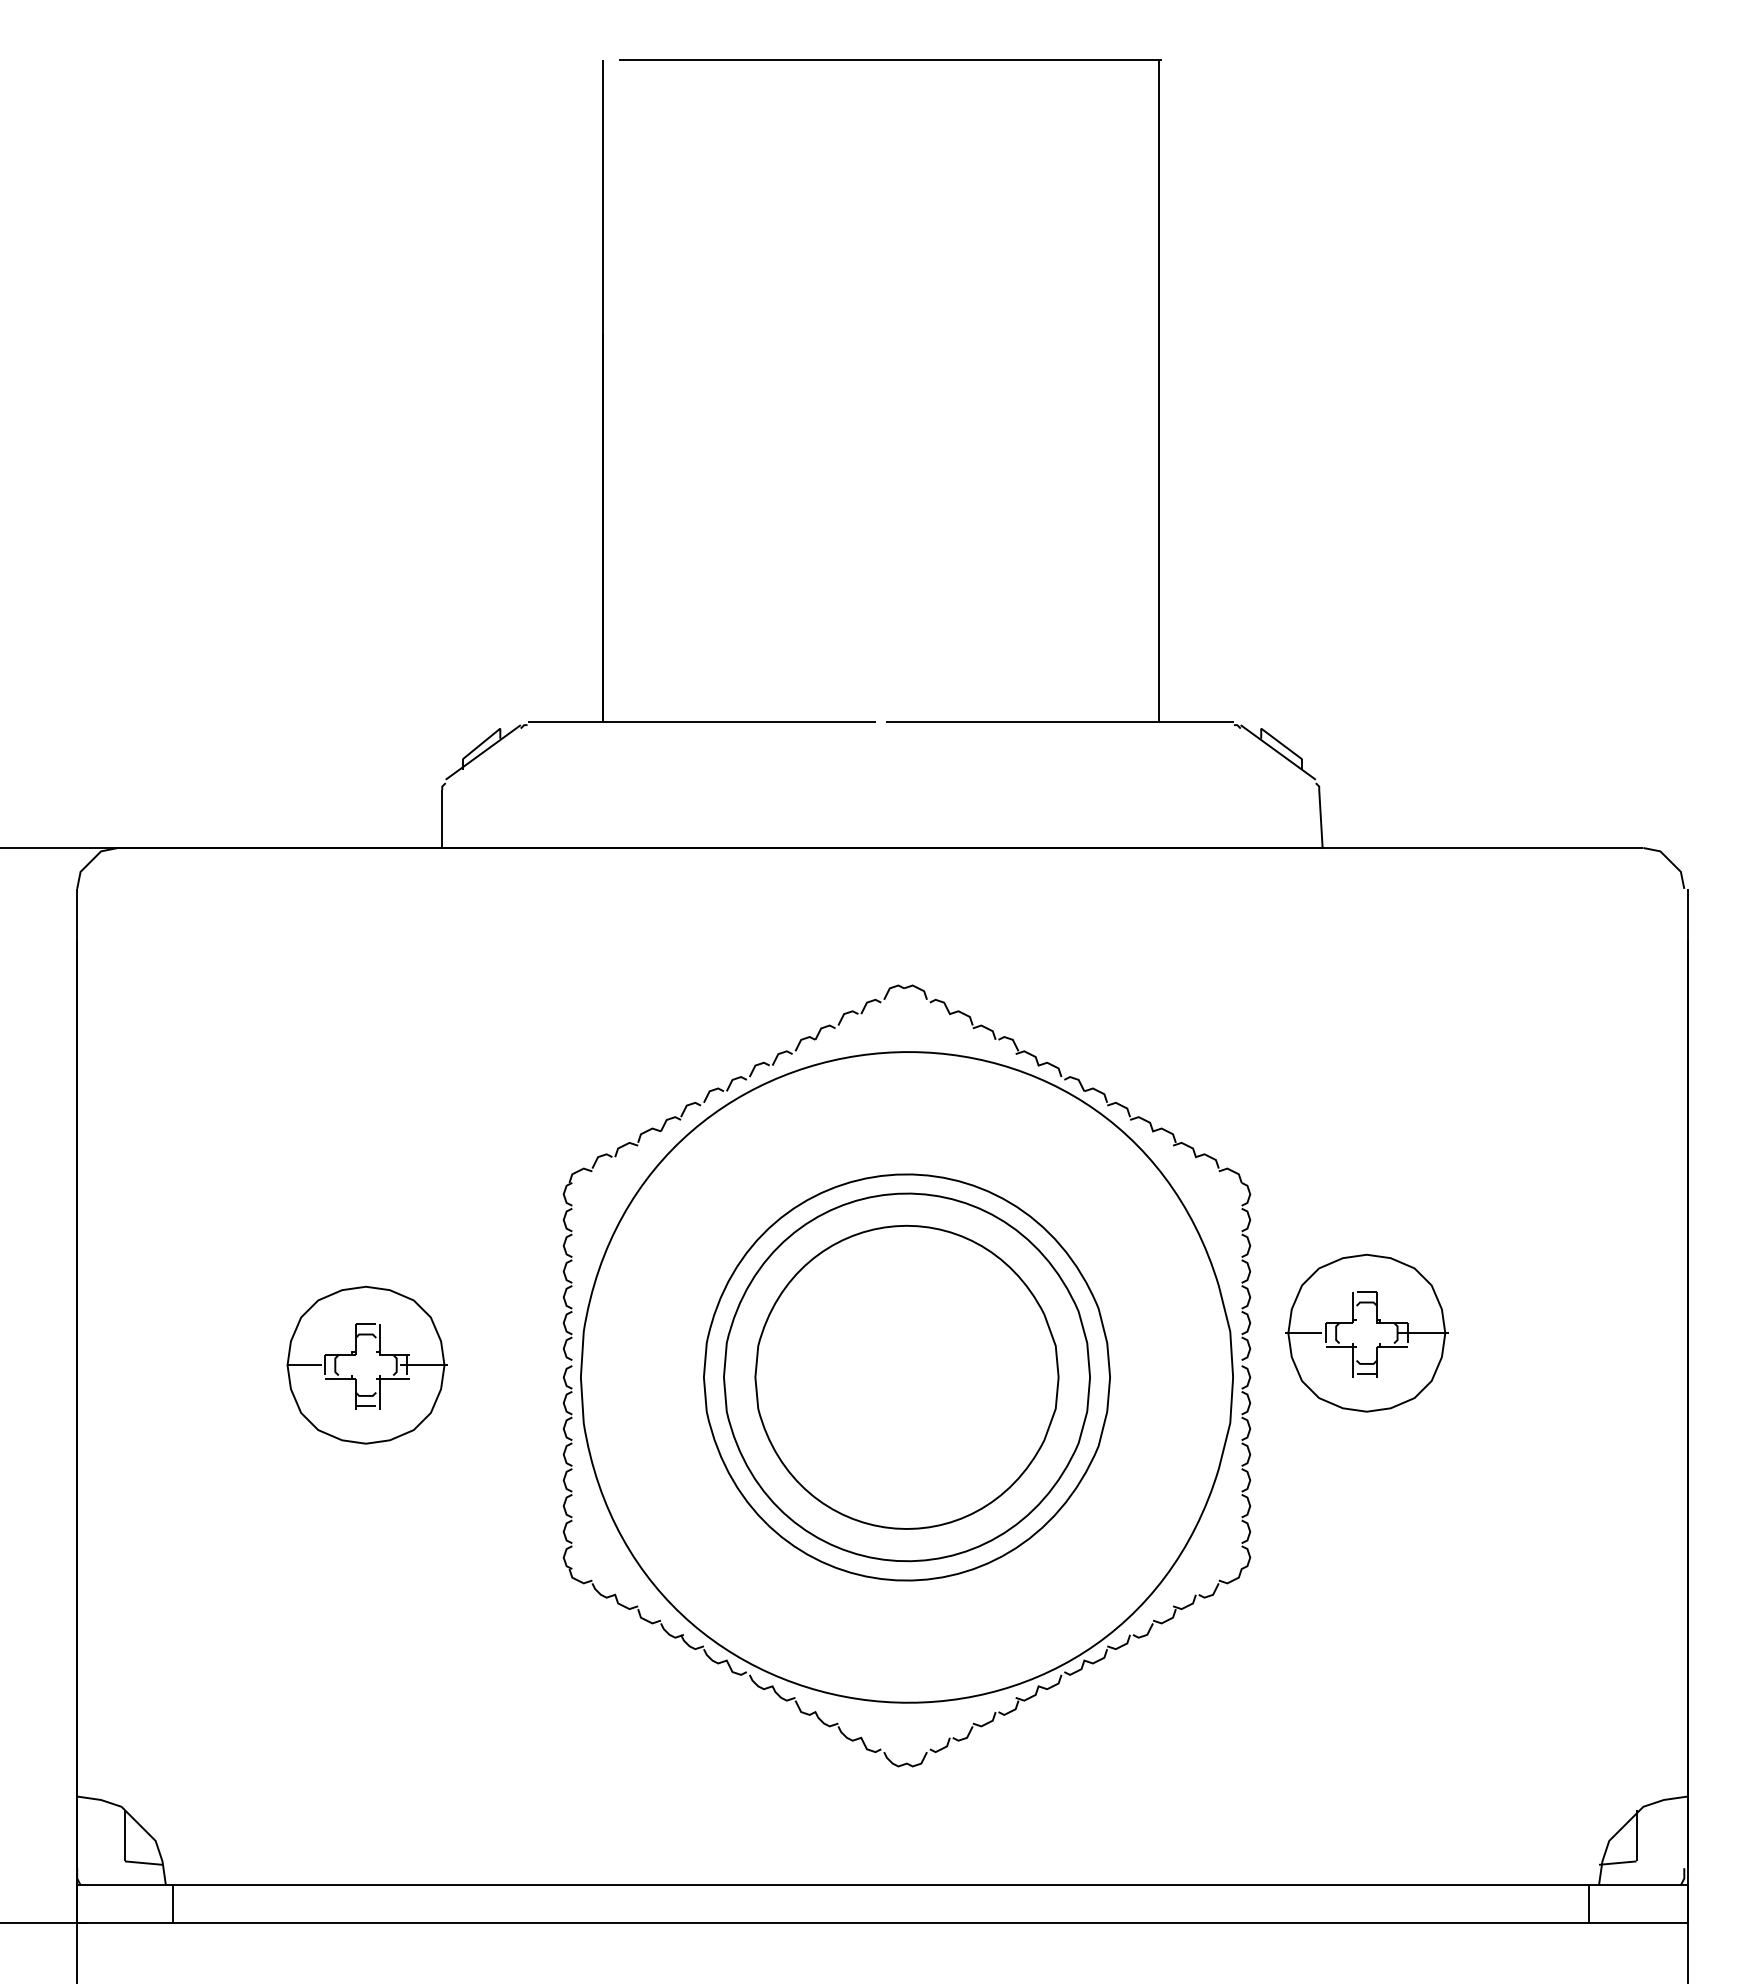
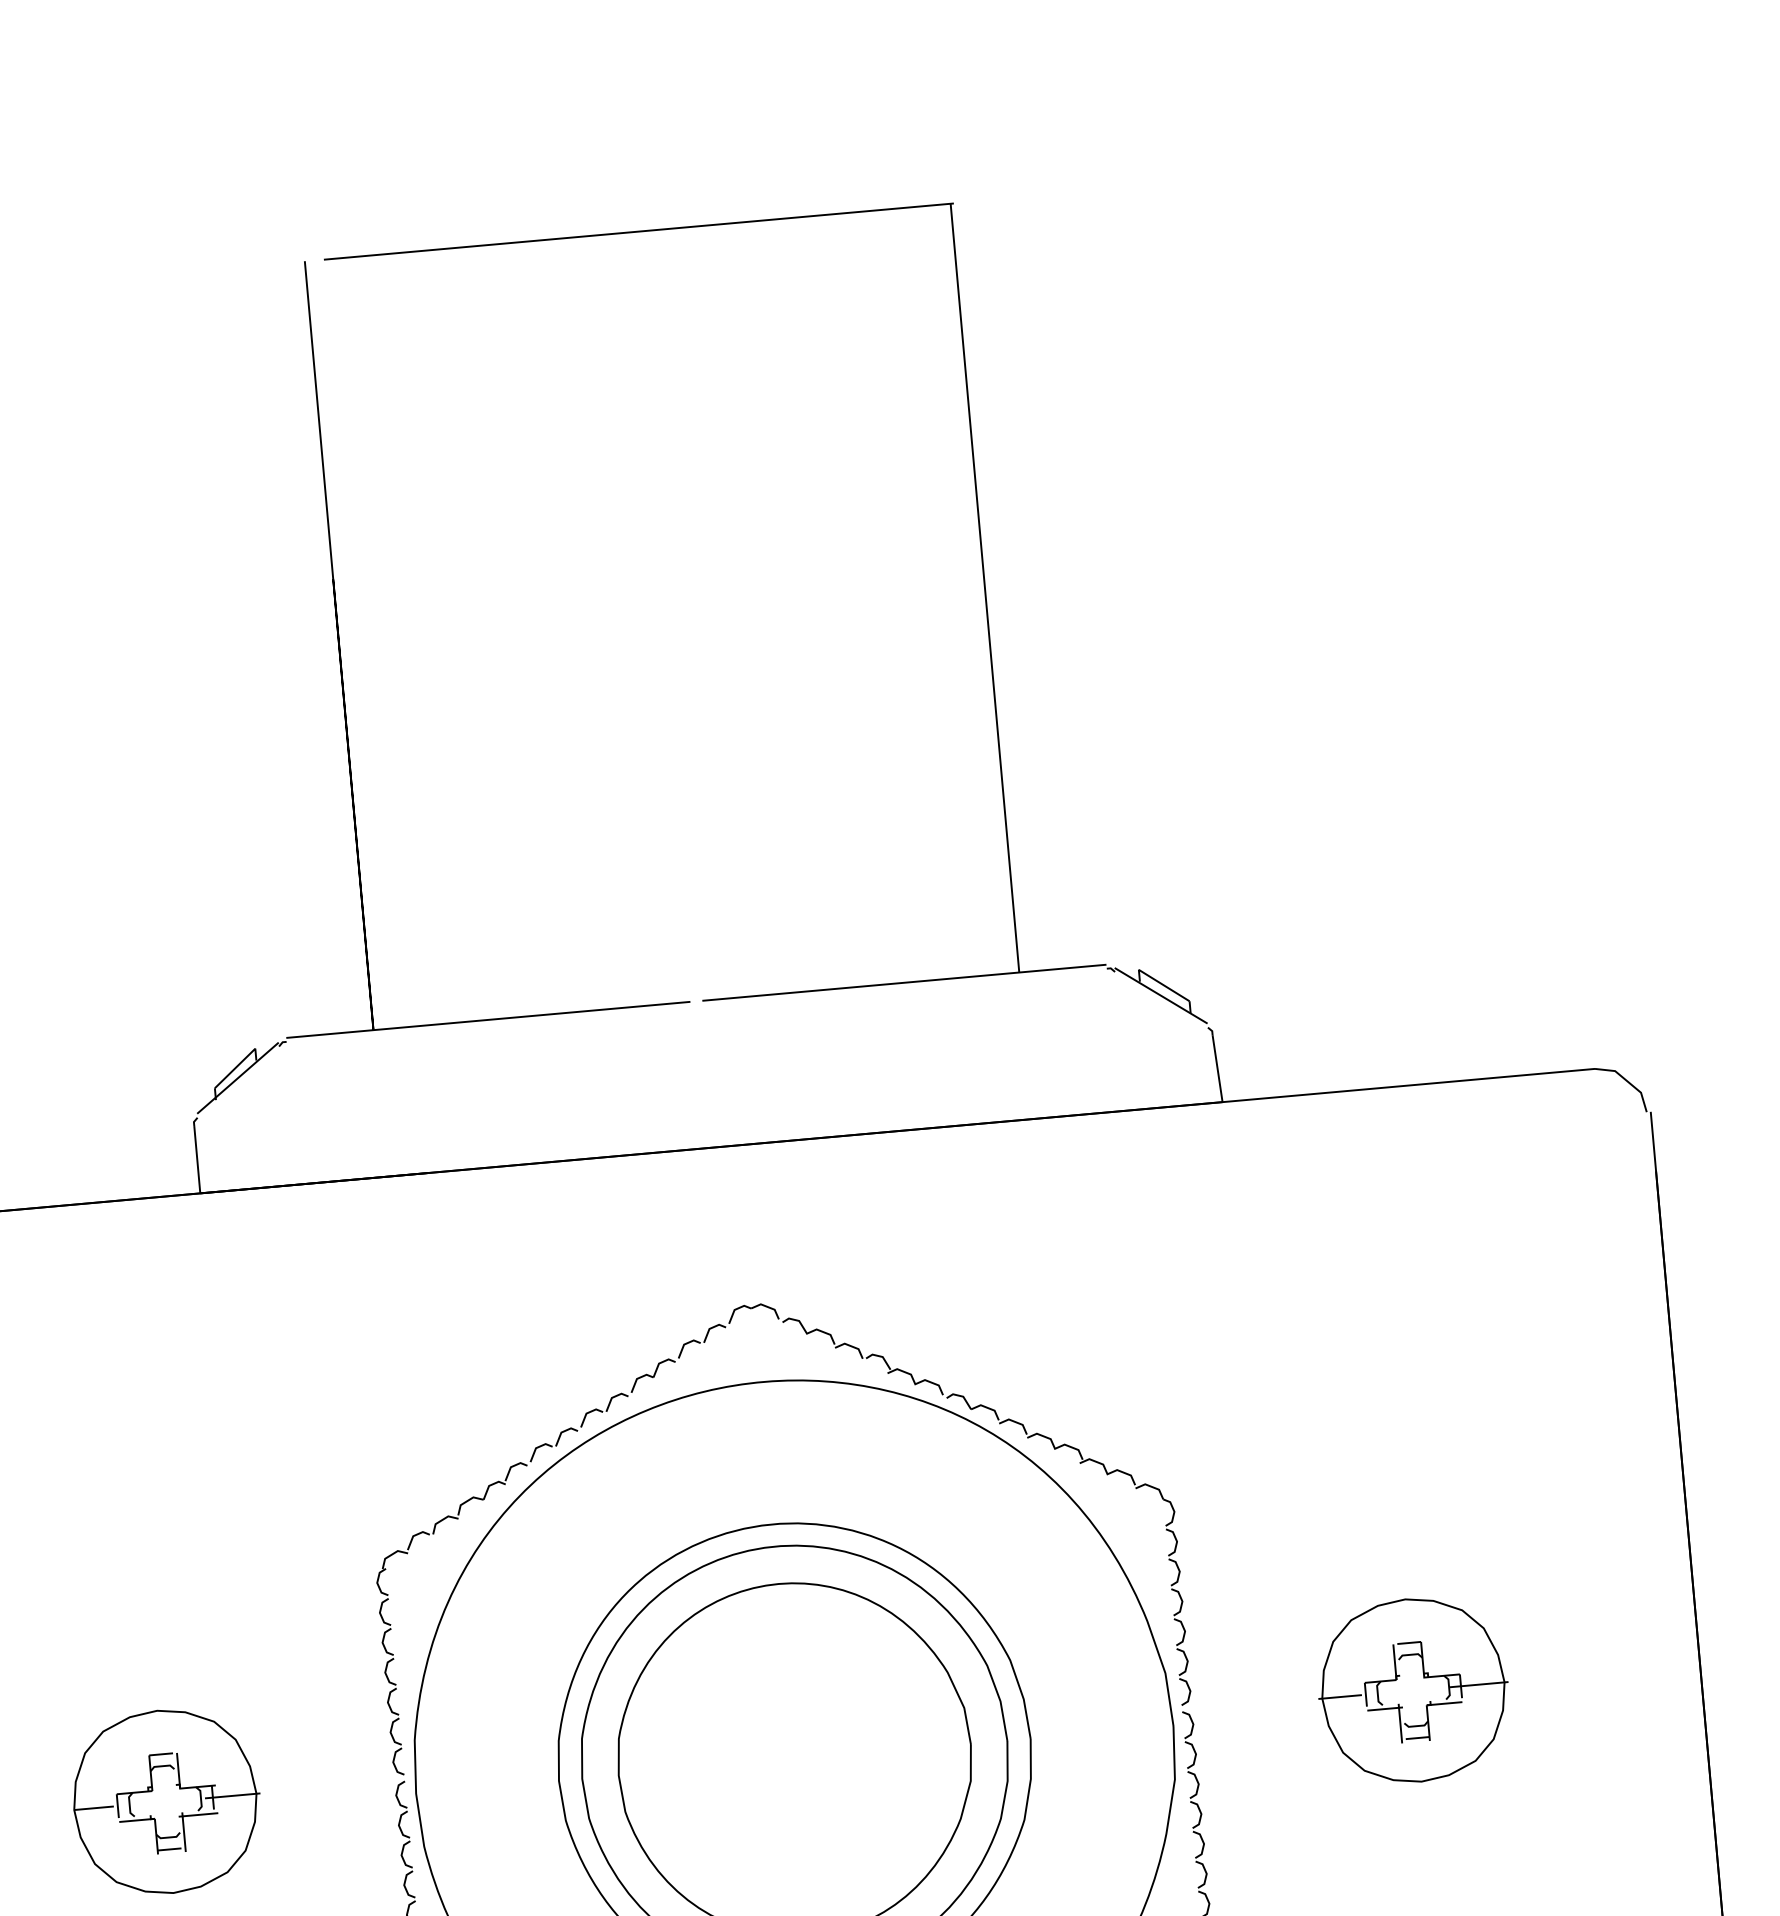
part: (1366, 1332) -> (1412, 1689), moved

